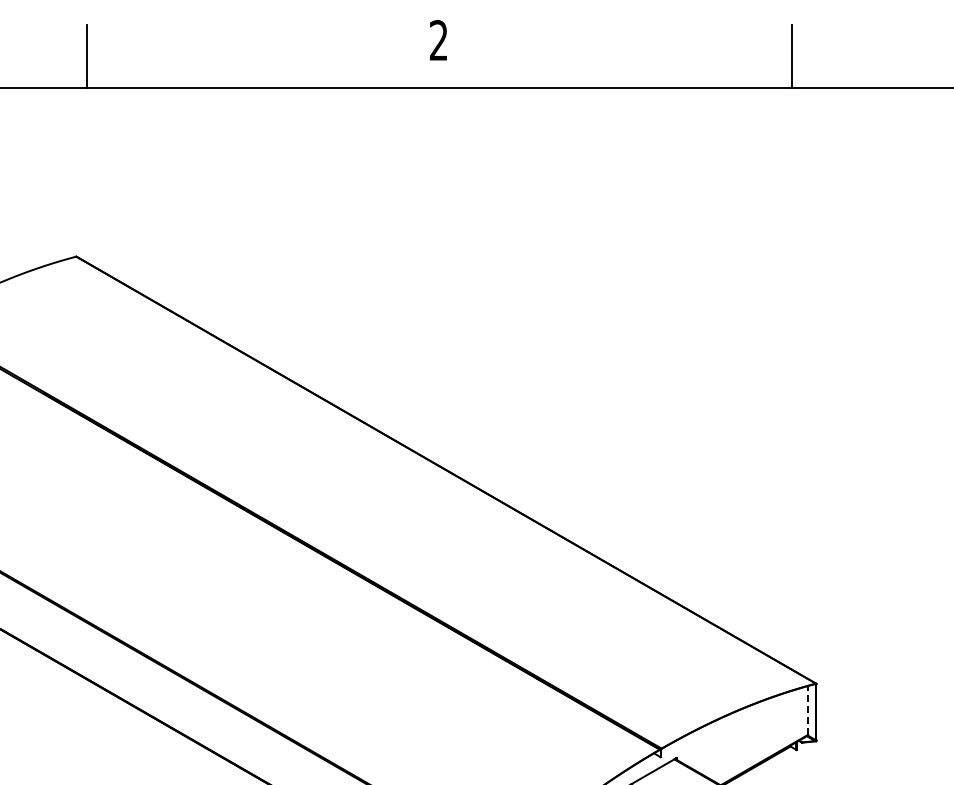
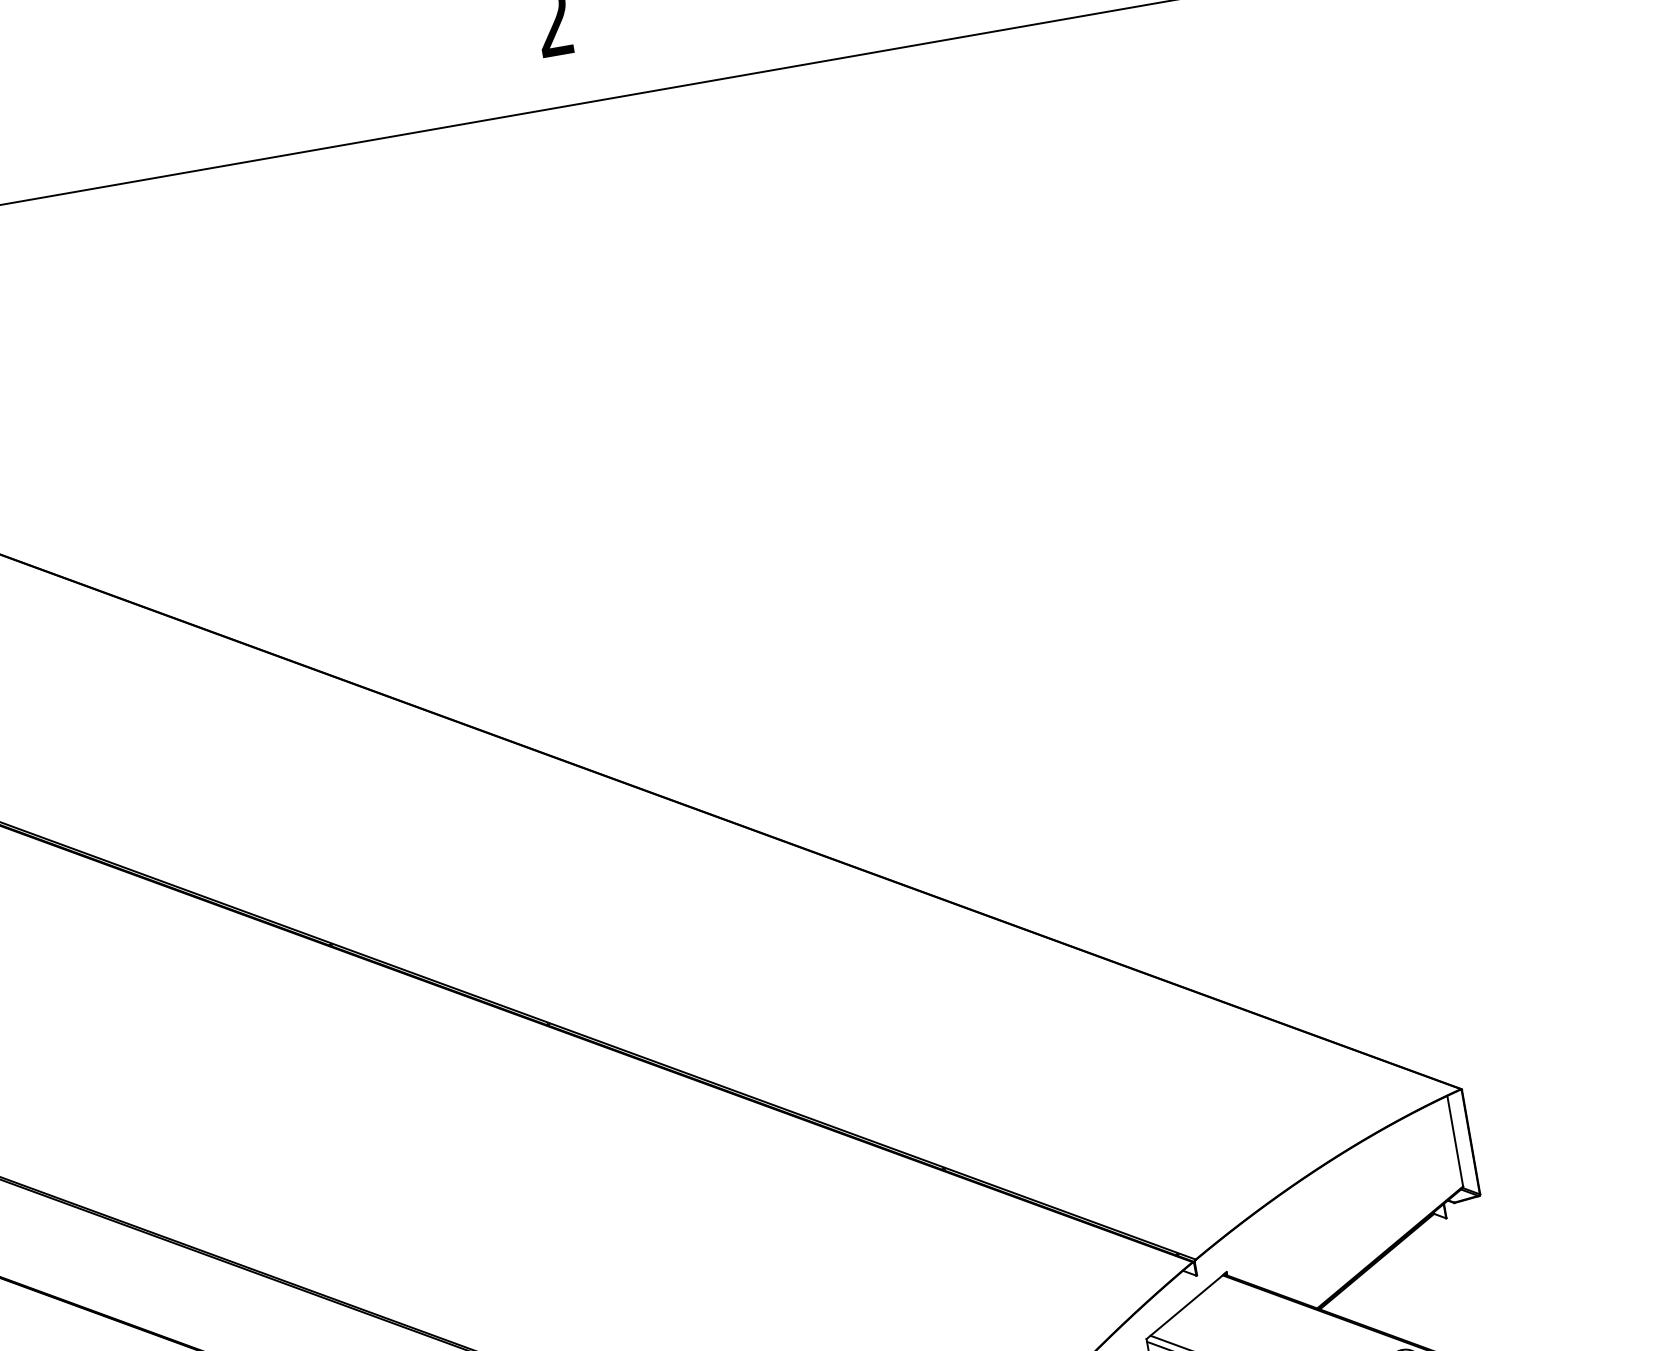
line: (808, 709) -> (1455, 1139), dashed -> solid

